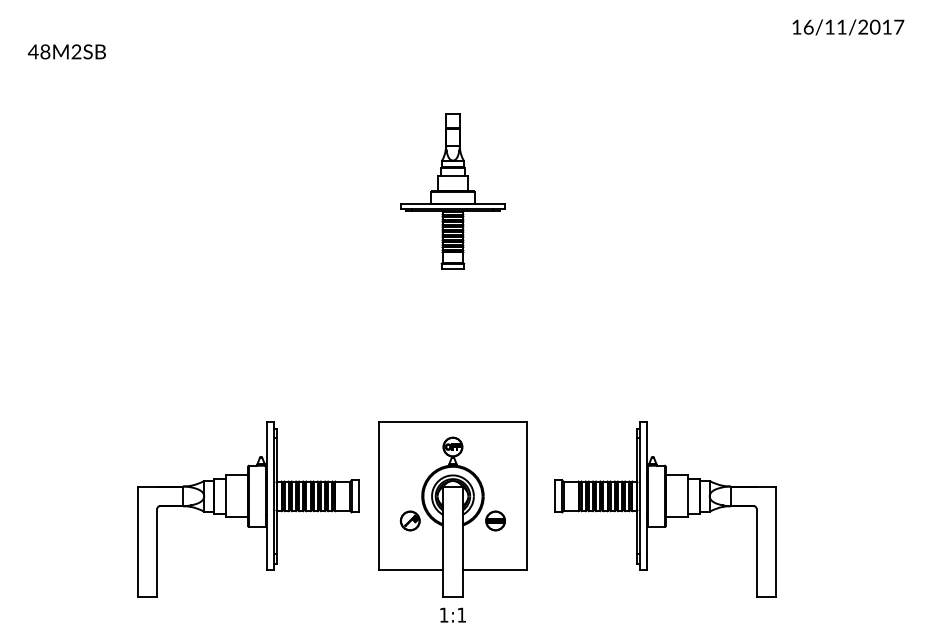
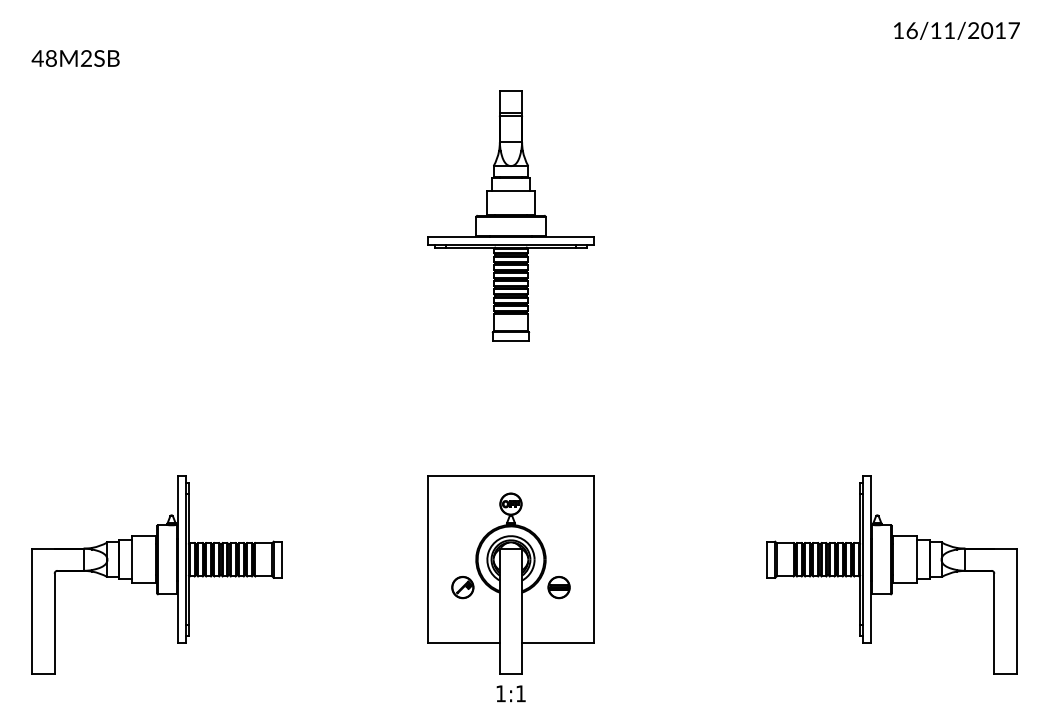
part: (452, 191) -> (510, 215), size x1.43
part: (247, 509) -> (156, 574), moved
part: (665, 509) -> (891, 574), moved

